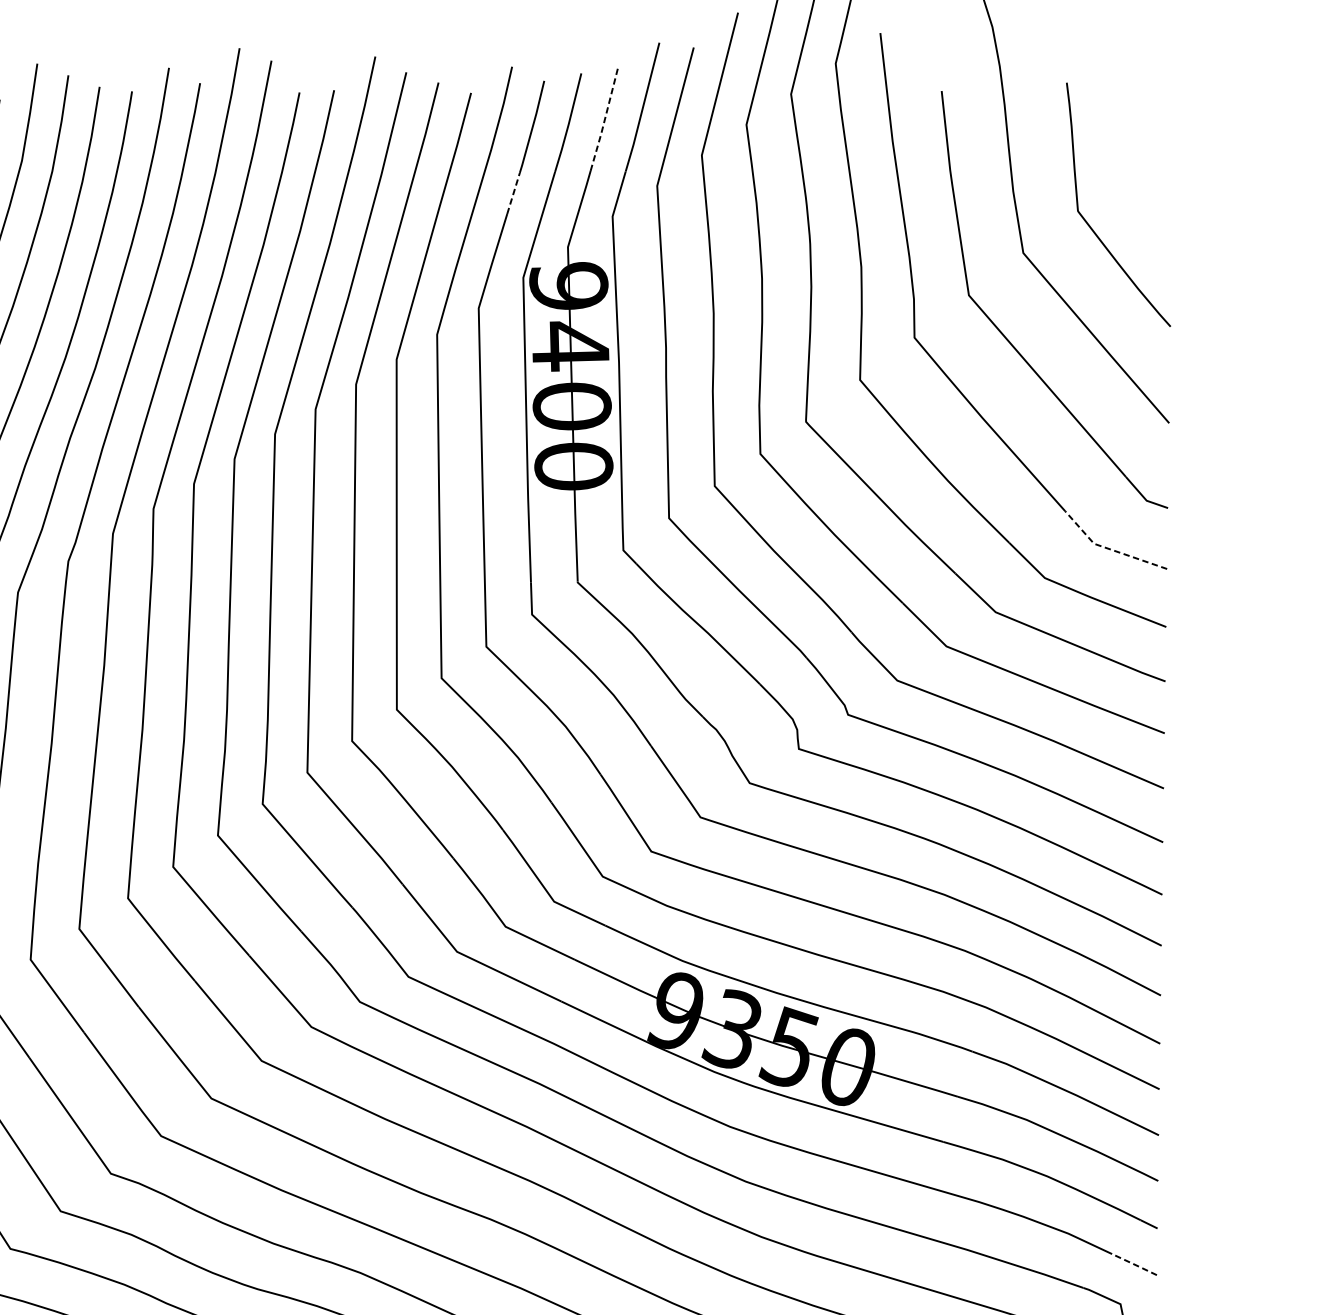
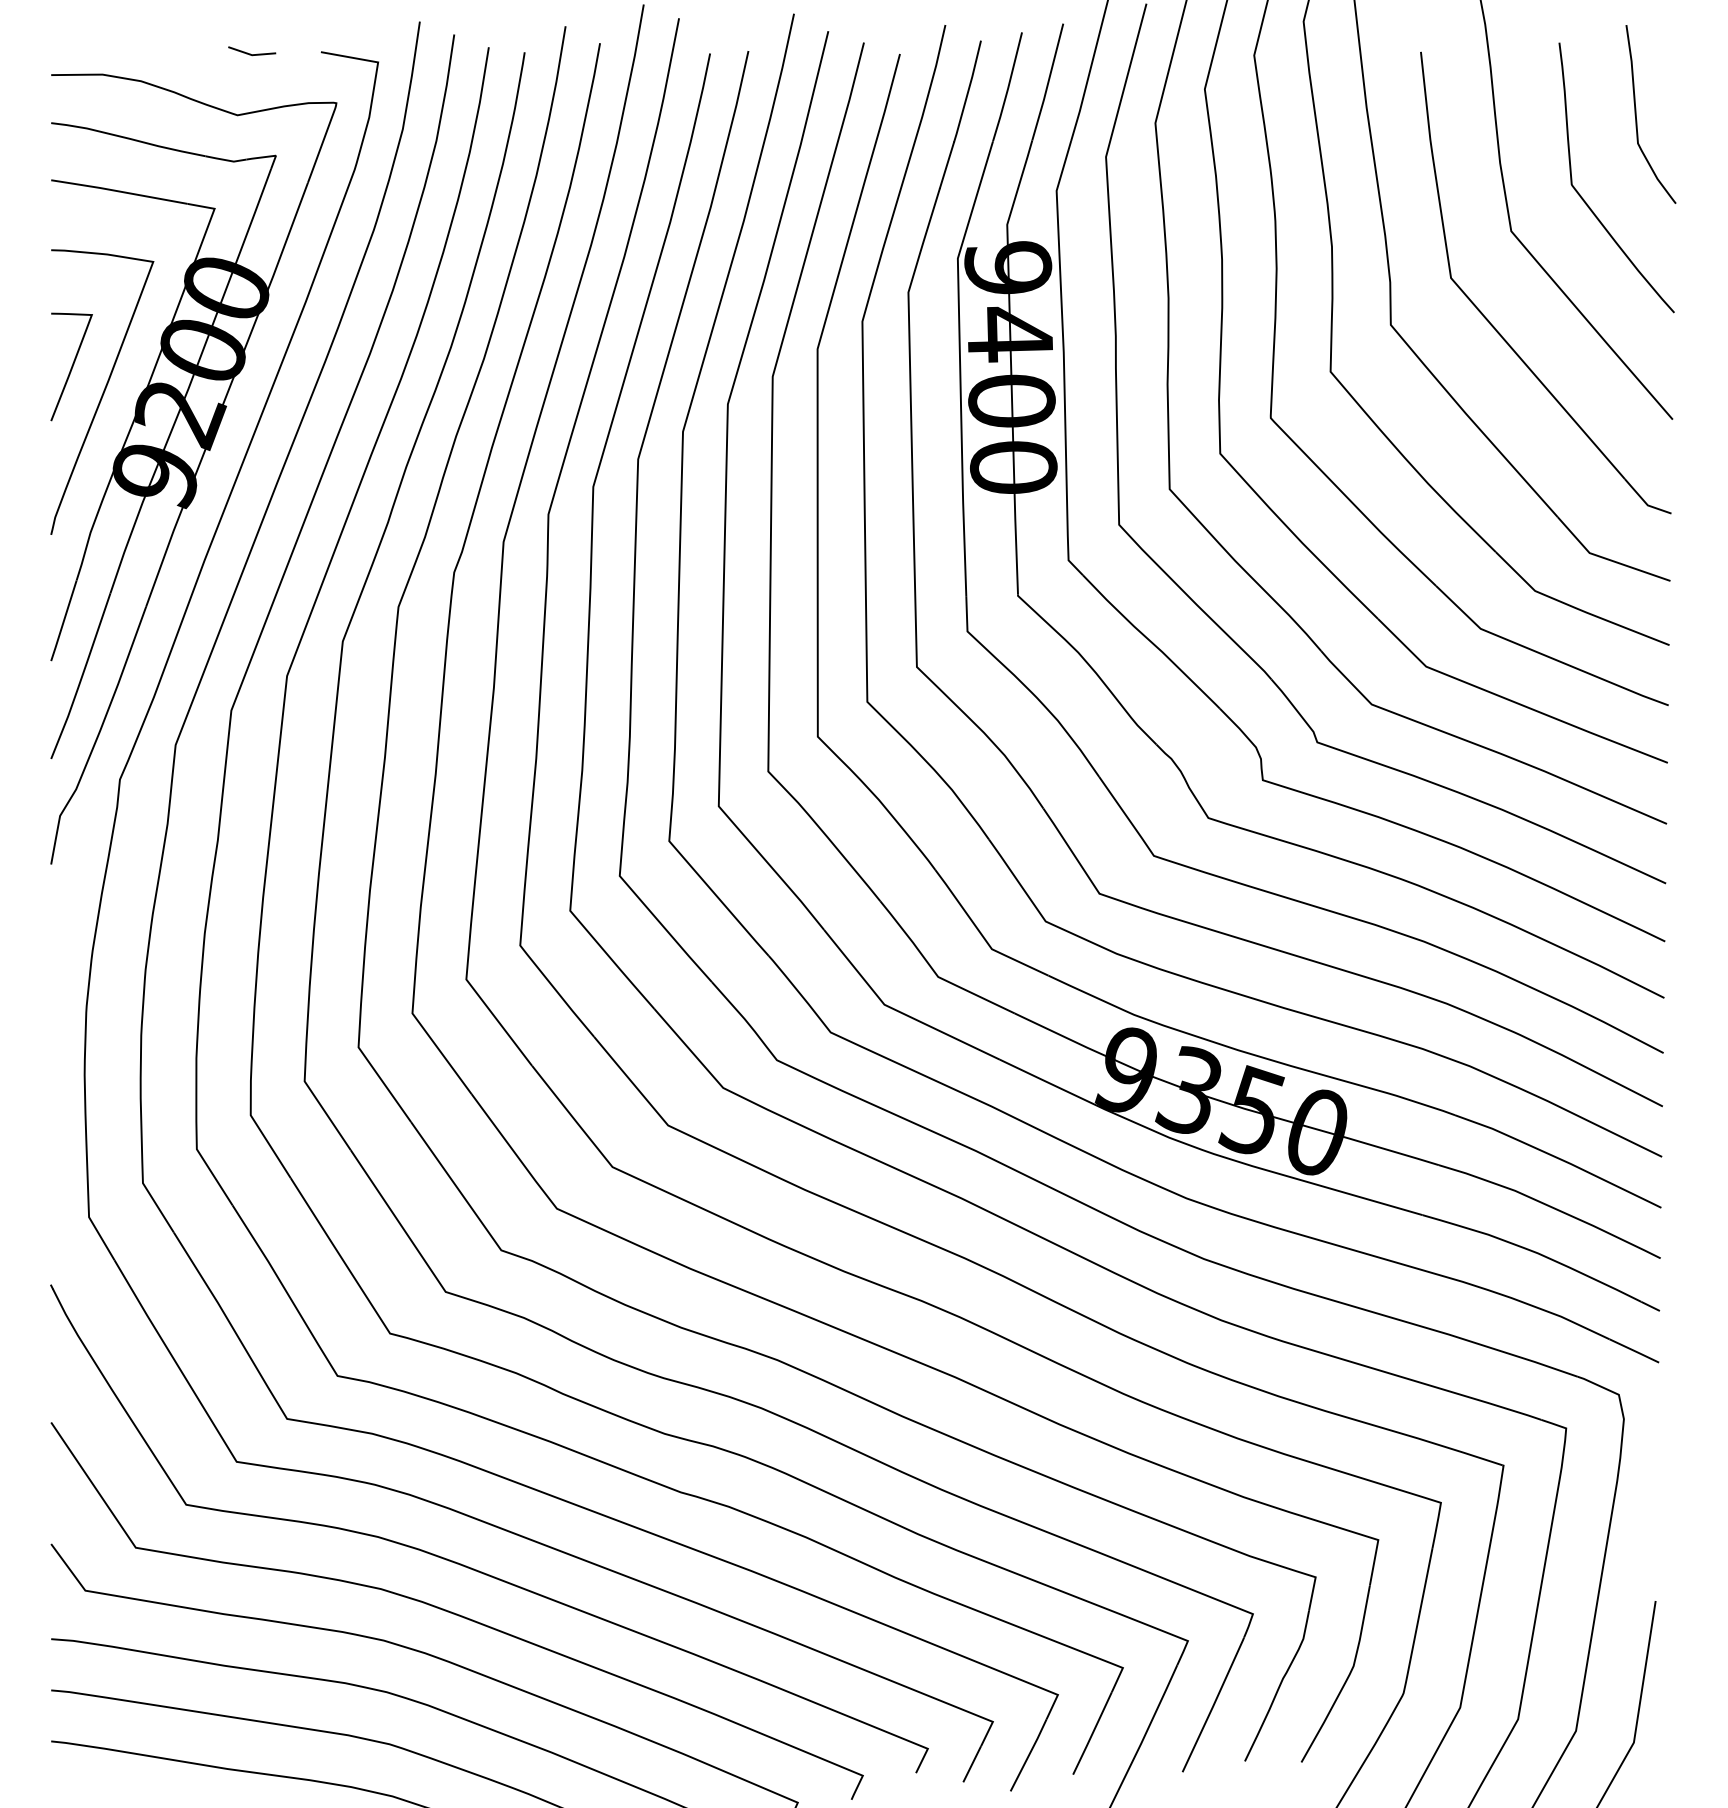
line: (605, 118) -> (1048, 82), dashed -> solid
curve: (1136, 147) -> (1636, 114), added
line: (514, 193) -> (947, 165), dashed -> solid
line: (1109, 548) -> (1606, 558), dashed -> solid
line: (1134, 1265) -> (1634, 1351), dashed -> solid

